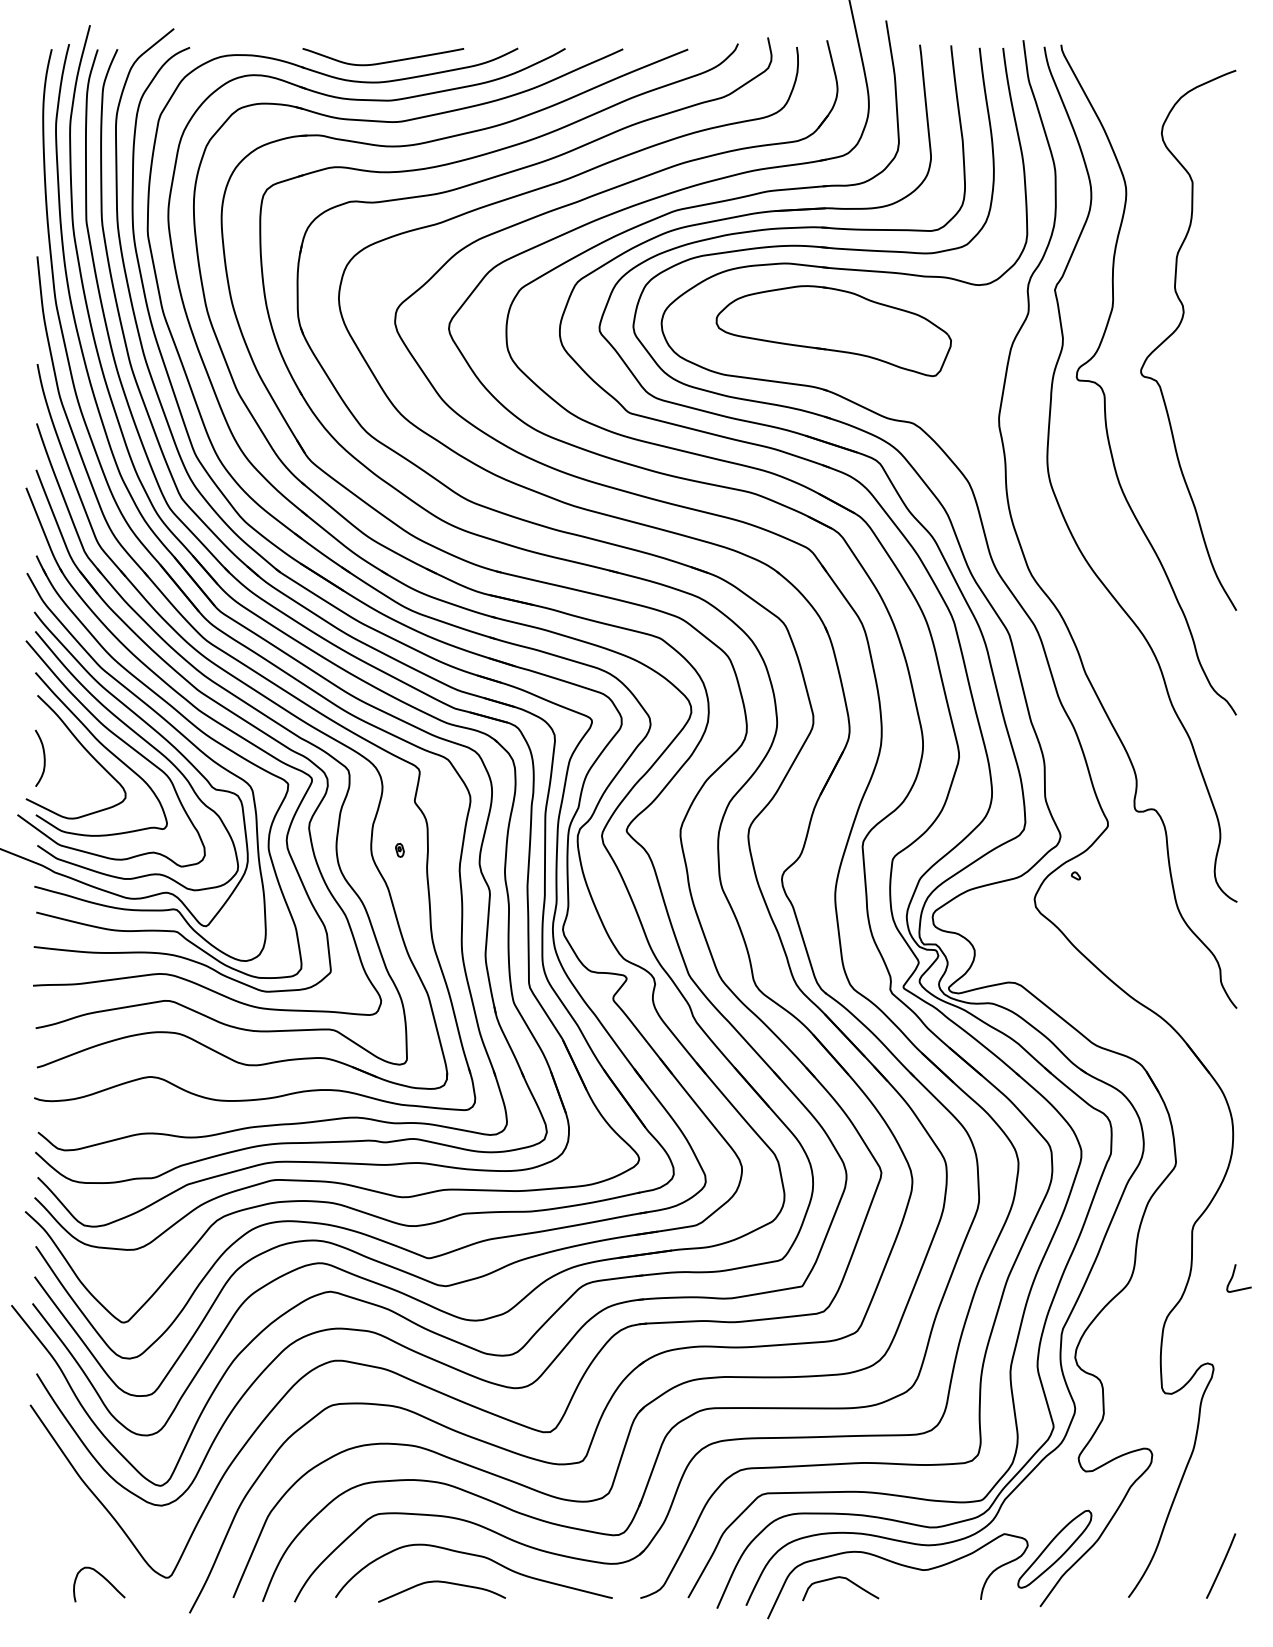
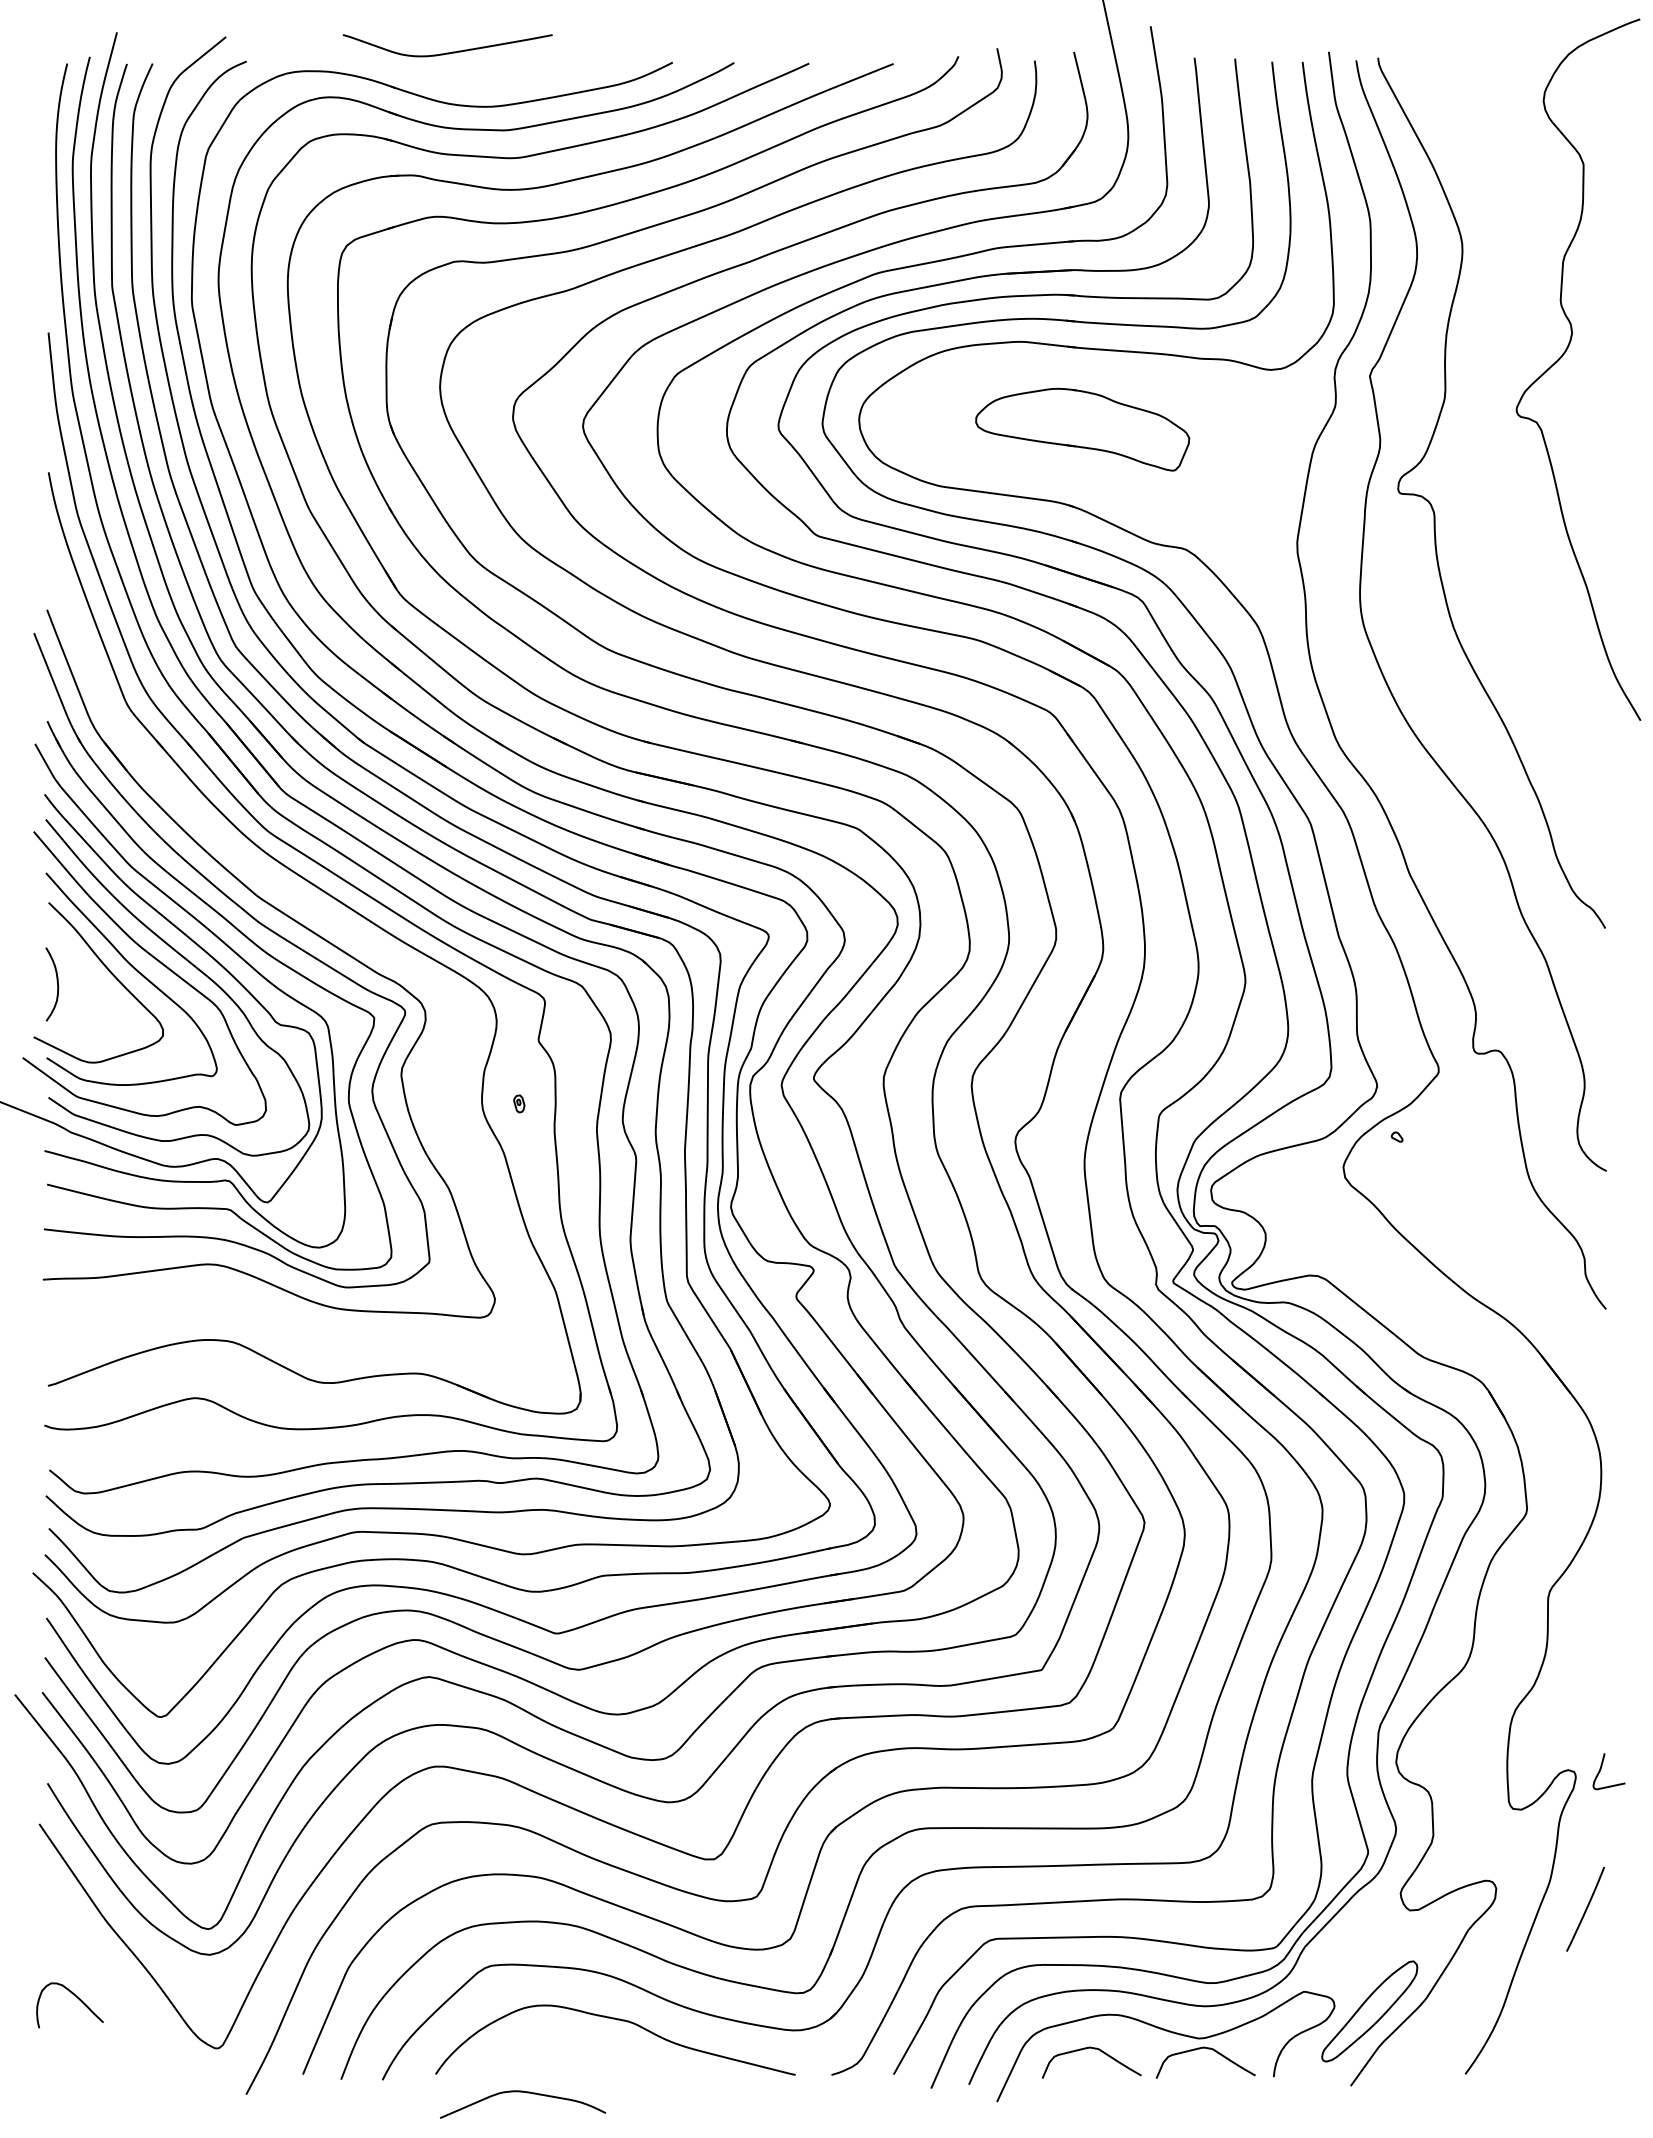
curve: (383, 62) -> (447, 52), moved
part: (833, 331) -> (1082, 429), size x0.7
curve: (1176, 331) -> (1562, 357), moved
part: (246, 704) -> (320, 914), removed
curve: (1233, 1276) -> (1601, 1769), moved
line: (1221, 1565) -> (1585, 1908), moved
curve: (104, 1578) -> (76, 1997), moved
curve: (929, 1578) -> (1207, 2049), added
curve: (441, 1582) -> (522, 2092), moved

